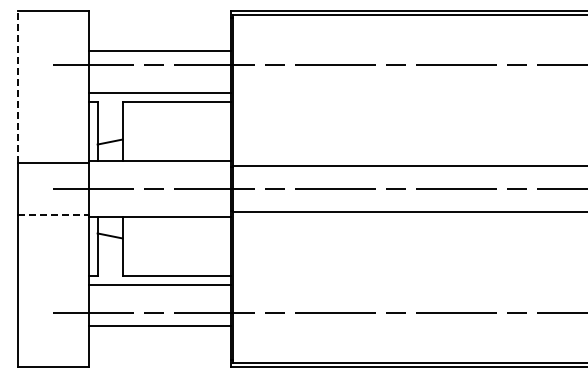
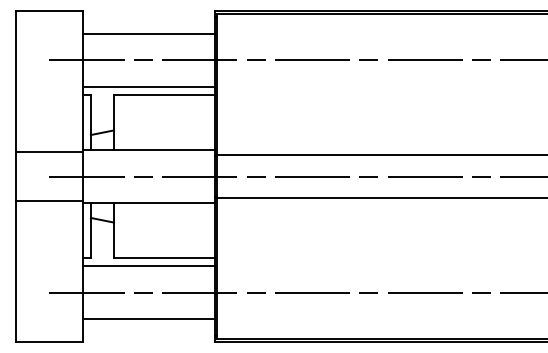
line: (159, 51) -> (148, 34), moved
line: (17, 87) -> (16, 81), dashed -> solid
line: (53, 215) -> (49, 201), dashed -> solid
line: (159, 325) -> (148, 318), moved

